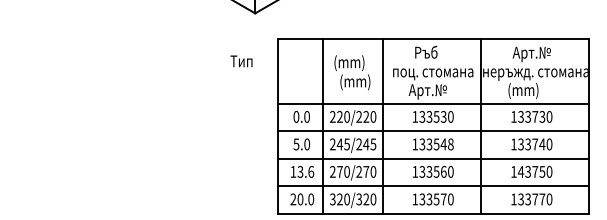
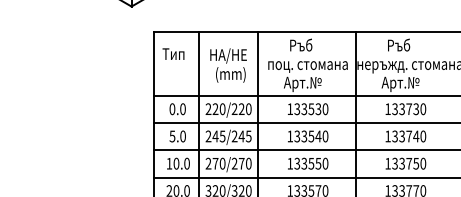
text: (531, 53) -> (405, 46), Арт.№ -> Ръб
text: (241, 61) -> (173, 54), moved
text: (352, 63) -> (228, 56), (mm) -> HA/HE
text: (526, 91) -> (400, 84), (mm) -> Арт.№
text: (450, 144) -> (325, 136), 133548 -> 133540
text: (305, 171) -> (181, 163), 13.6 -> 10.0
text: (443, 171) -> (318, 163), 133560 -> 133550
text: (520, 171) -> (394, 163), 143750 -> 133750

